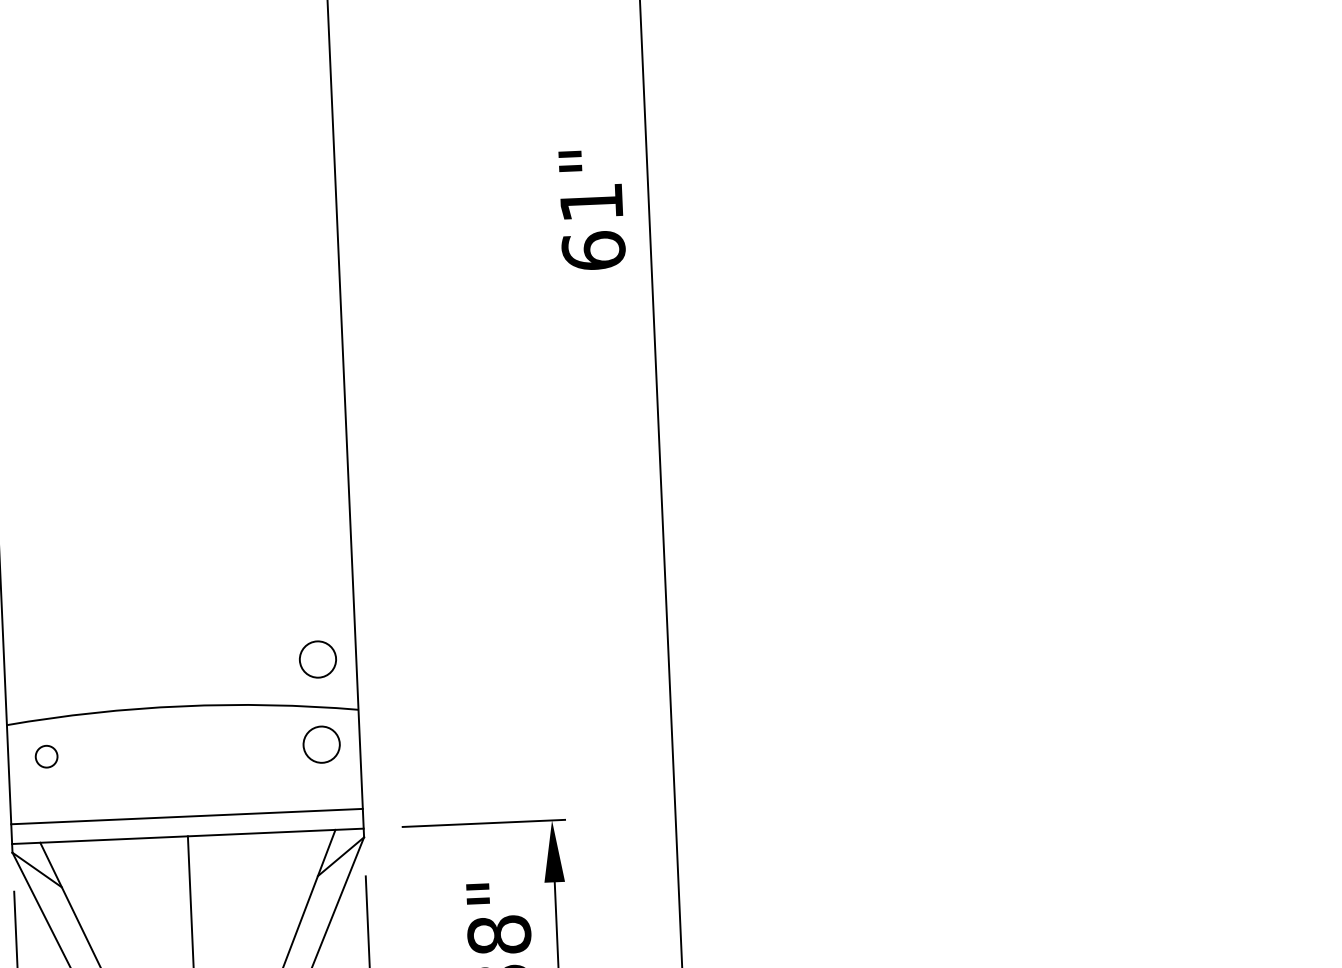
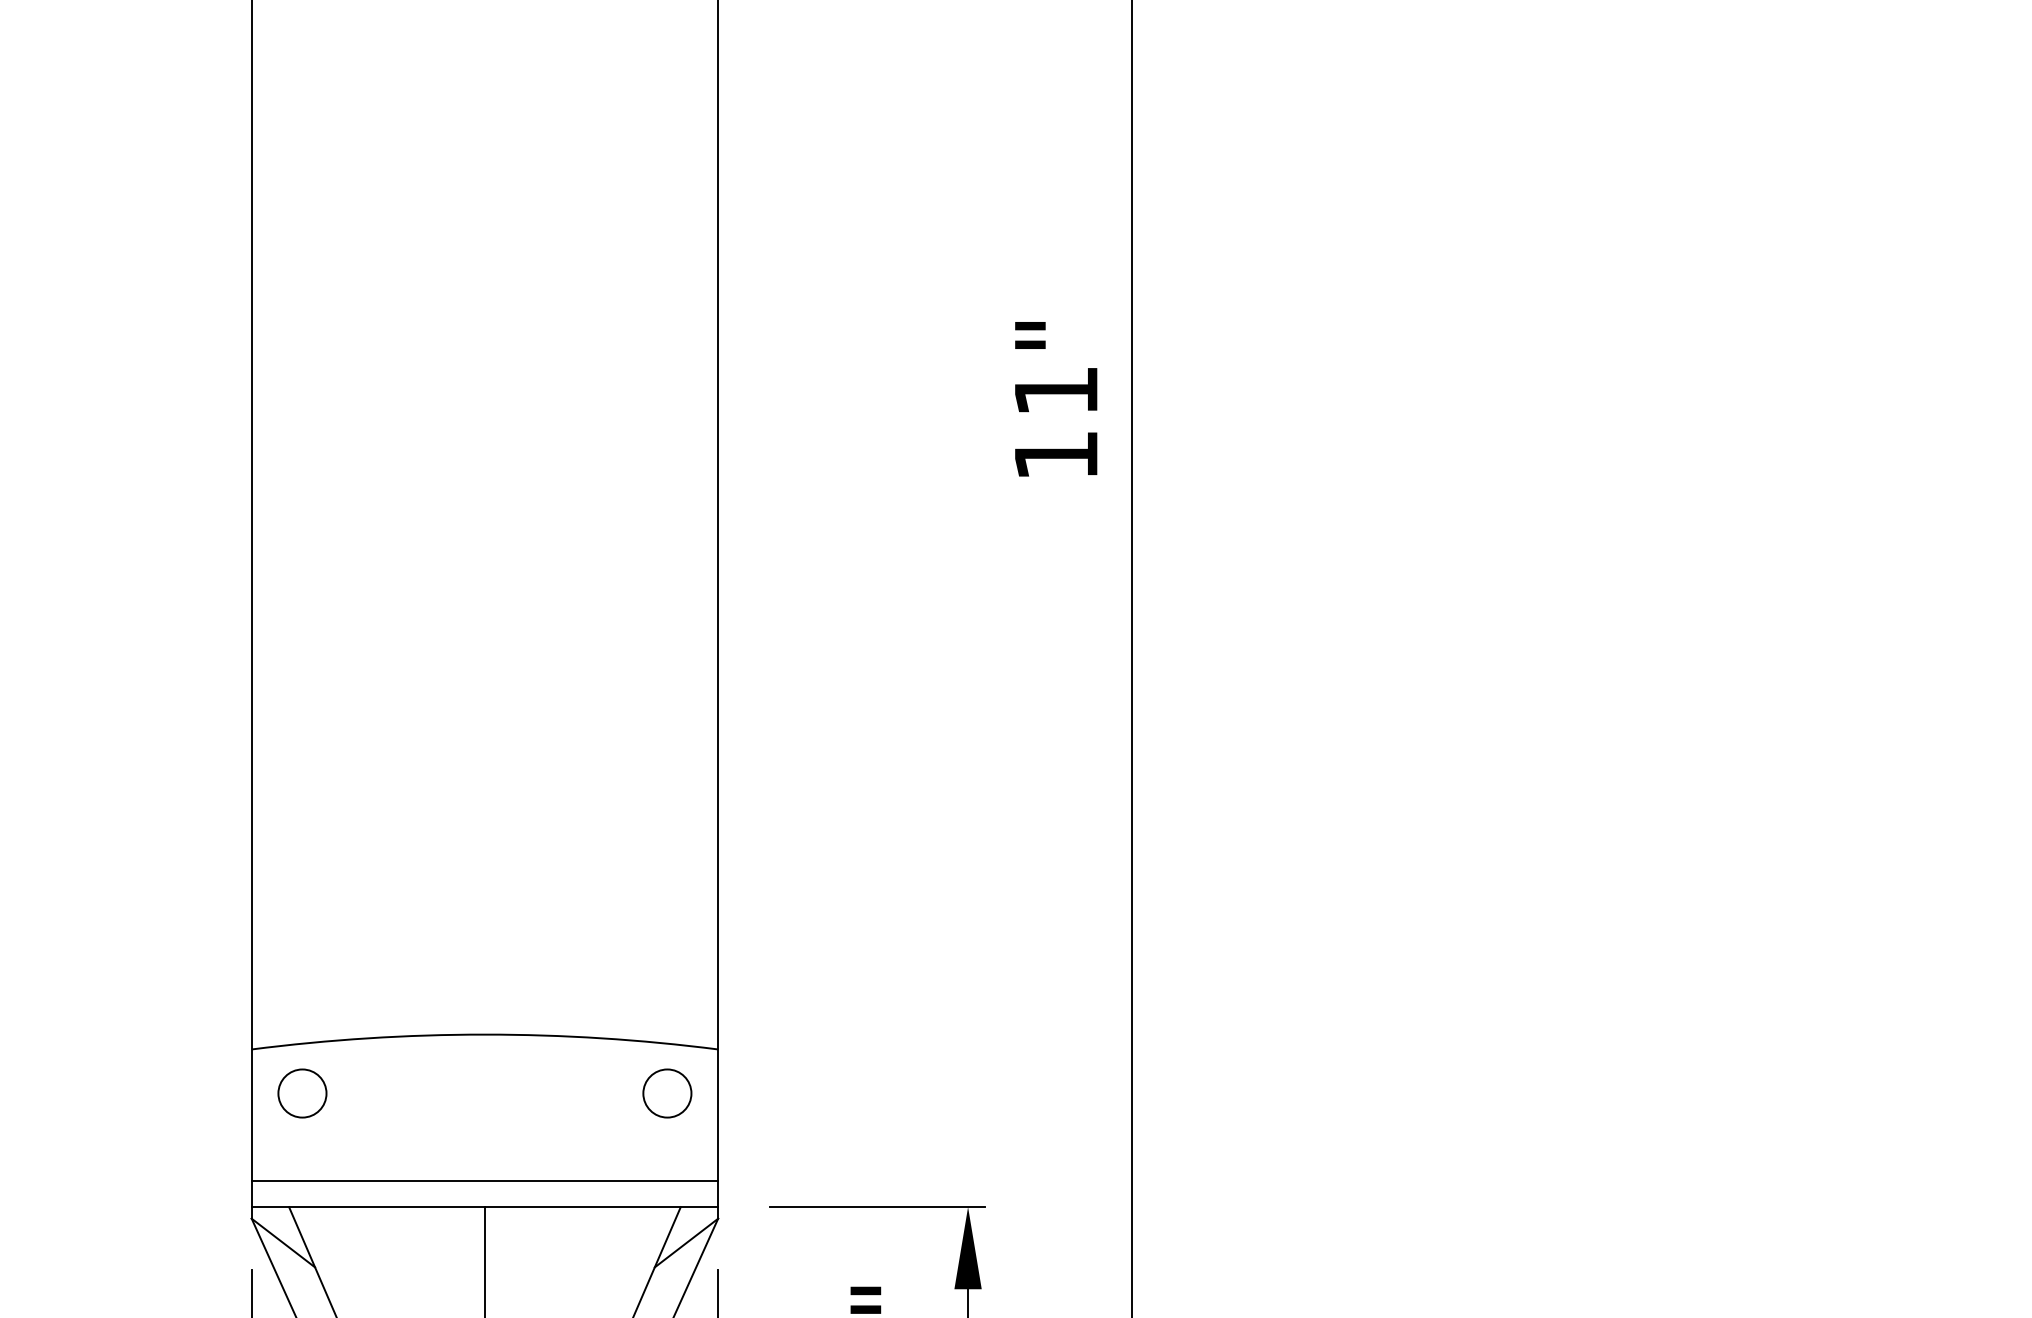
text: (593, 250) -> (1055, 454), 61" -> 11"
circle: (318, 659) -> (667, 980), removed
circle: (46, 756) -> (302, 1093), size x1.67

